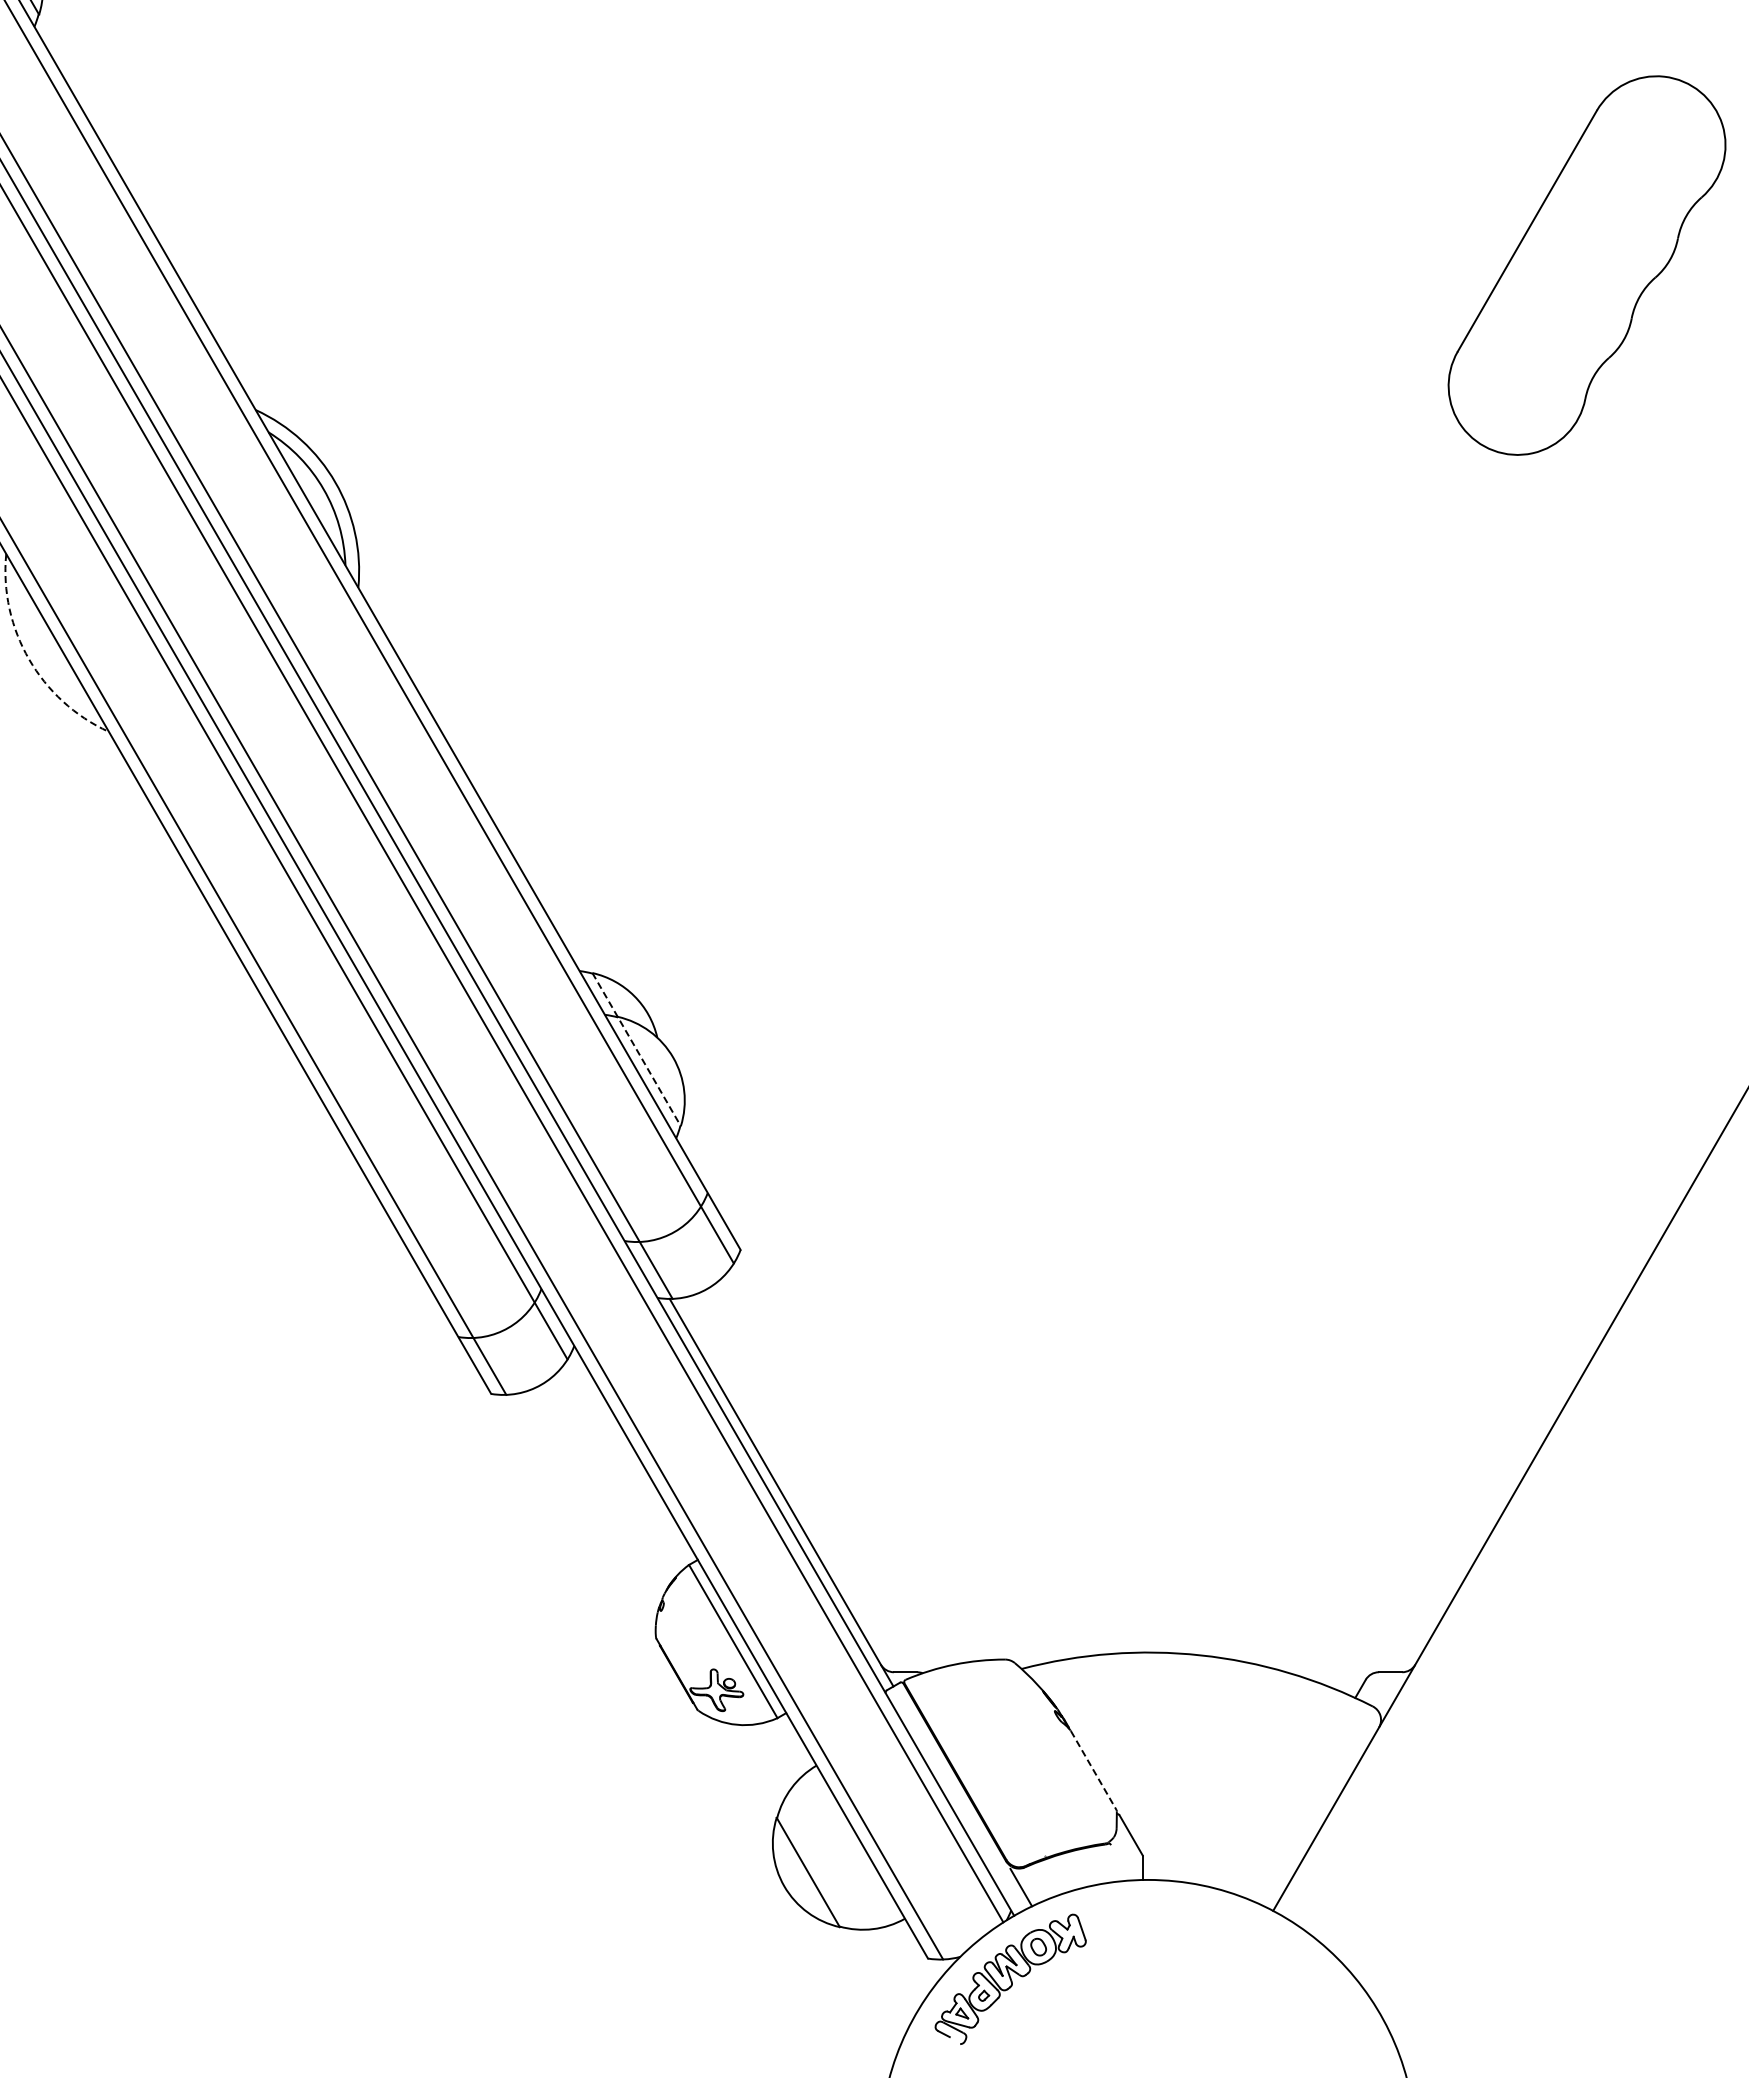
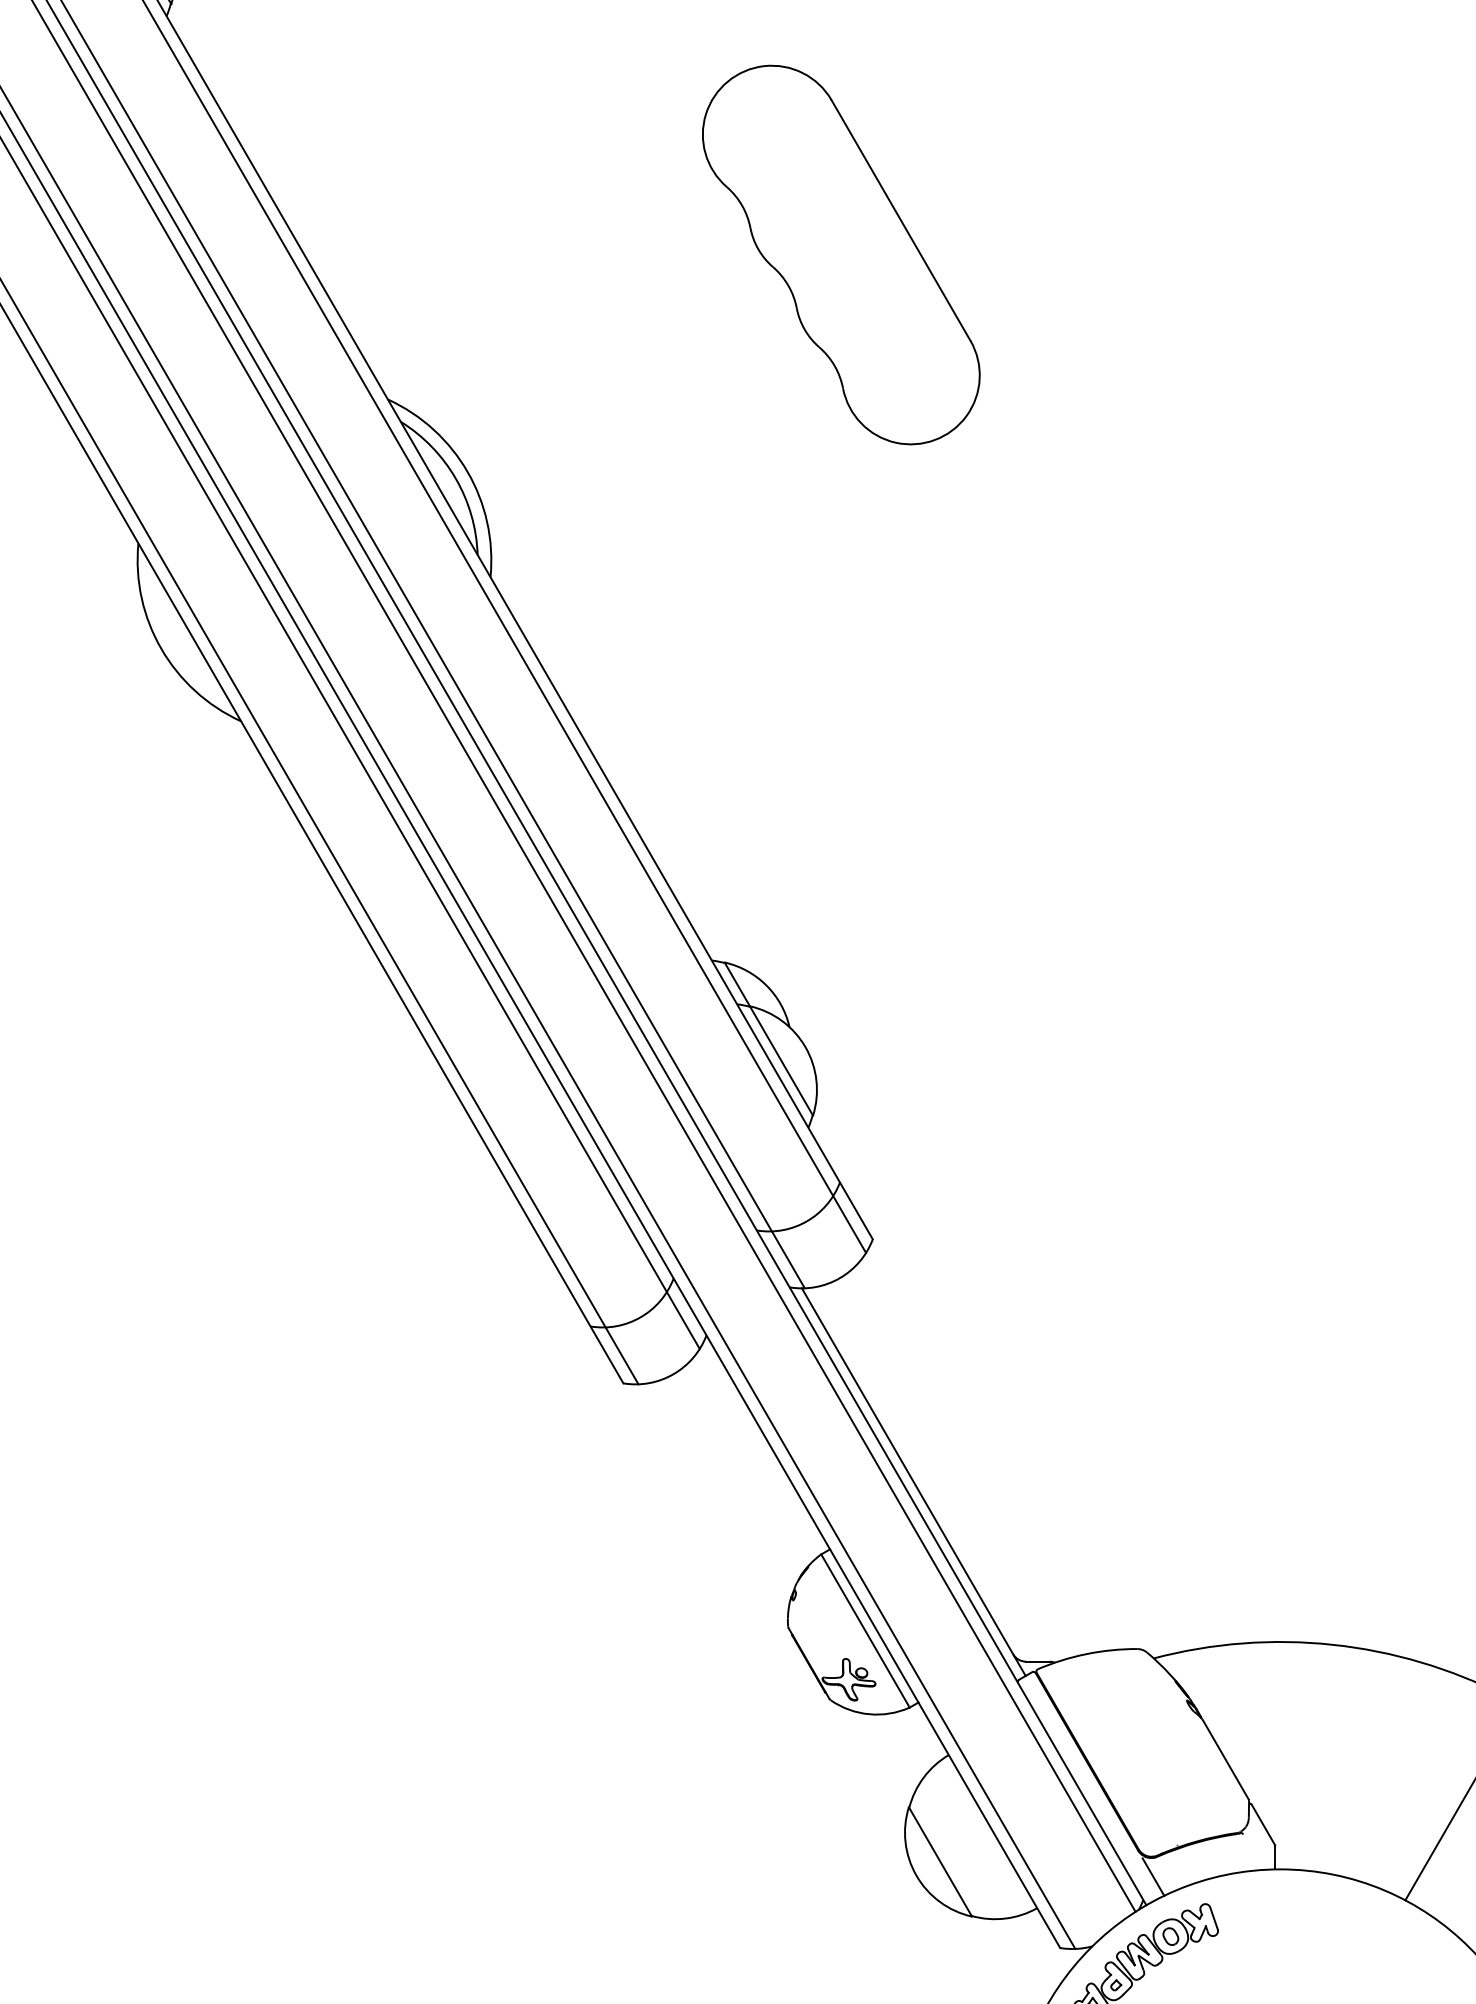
part: (708, 265) -> (840, 254), added
arc: (29, 659) -> (161, 648), dashed -> solid
line: (636, 1050) -> (768, 1039), dashed -> solid
line: (1093, 1770) -> (1225, 1759), dashed -> solid

